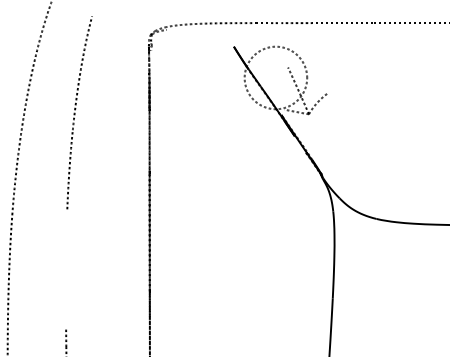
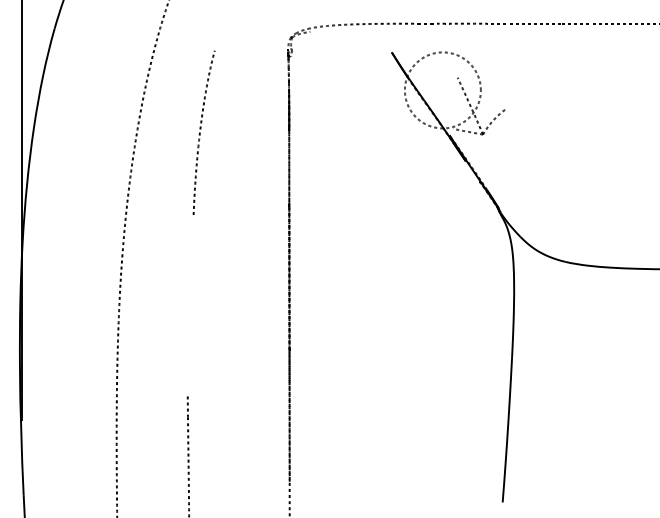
part: (79, 112) -> (203, 132), size x0.7

